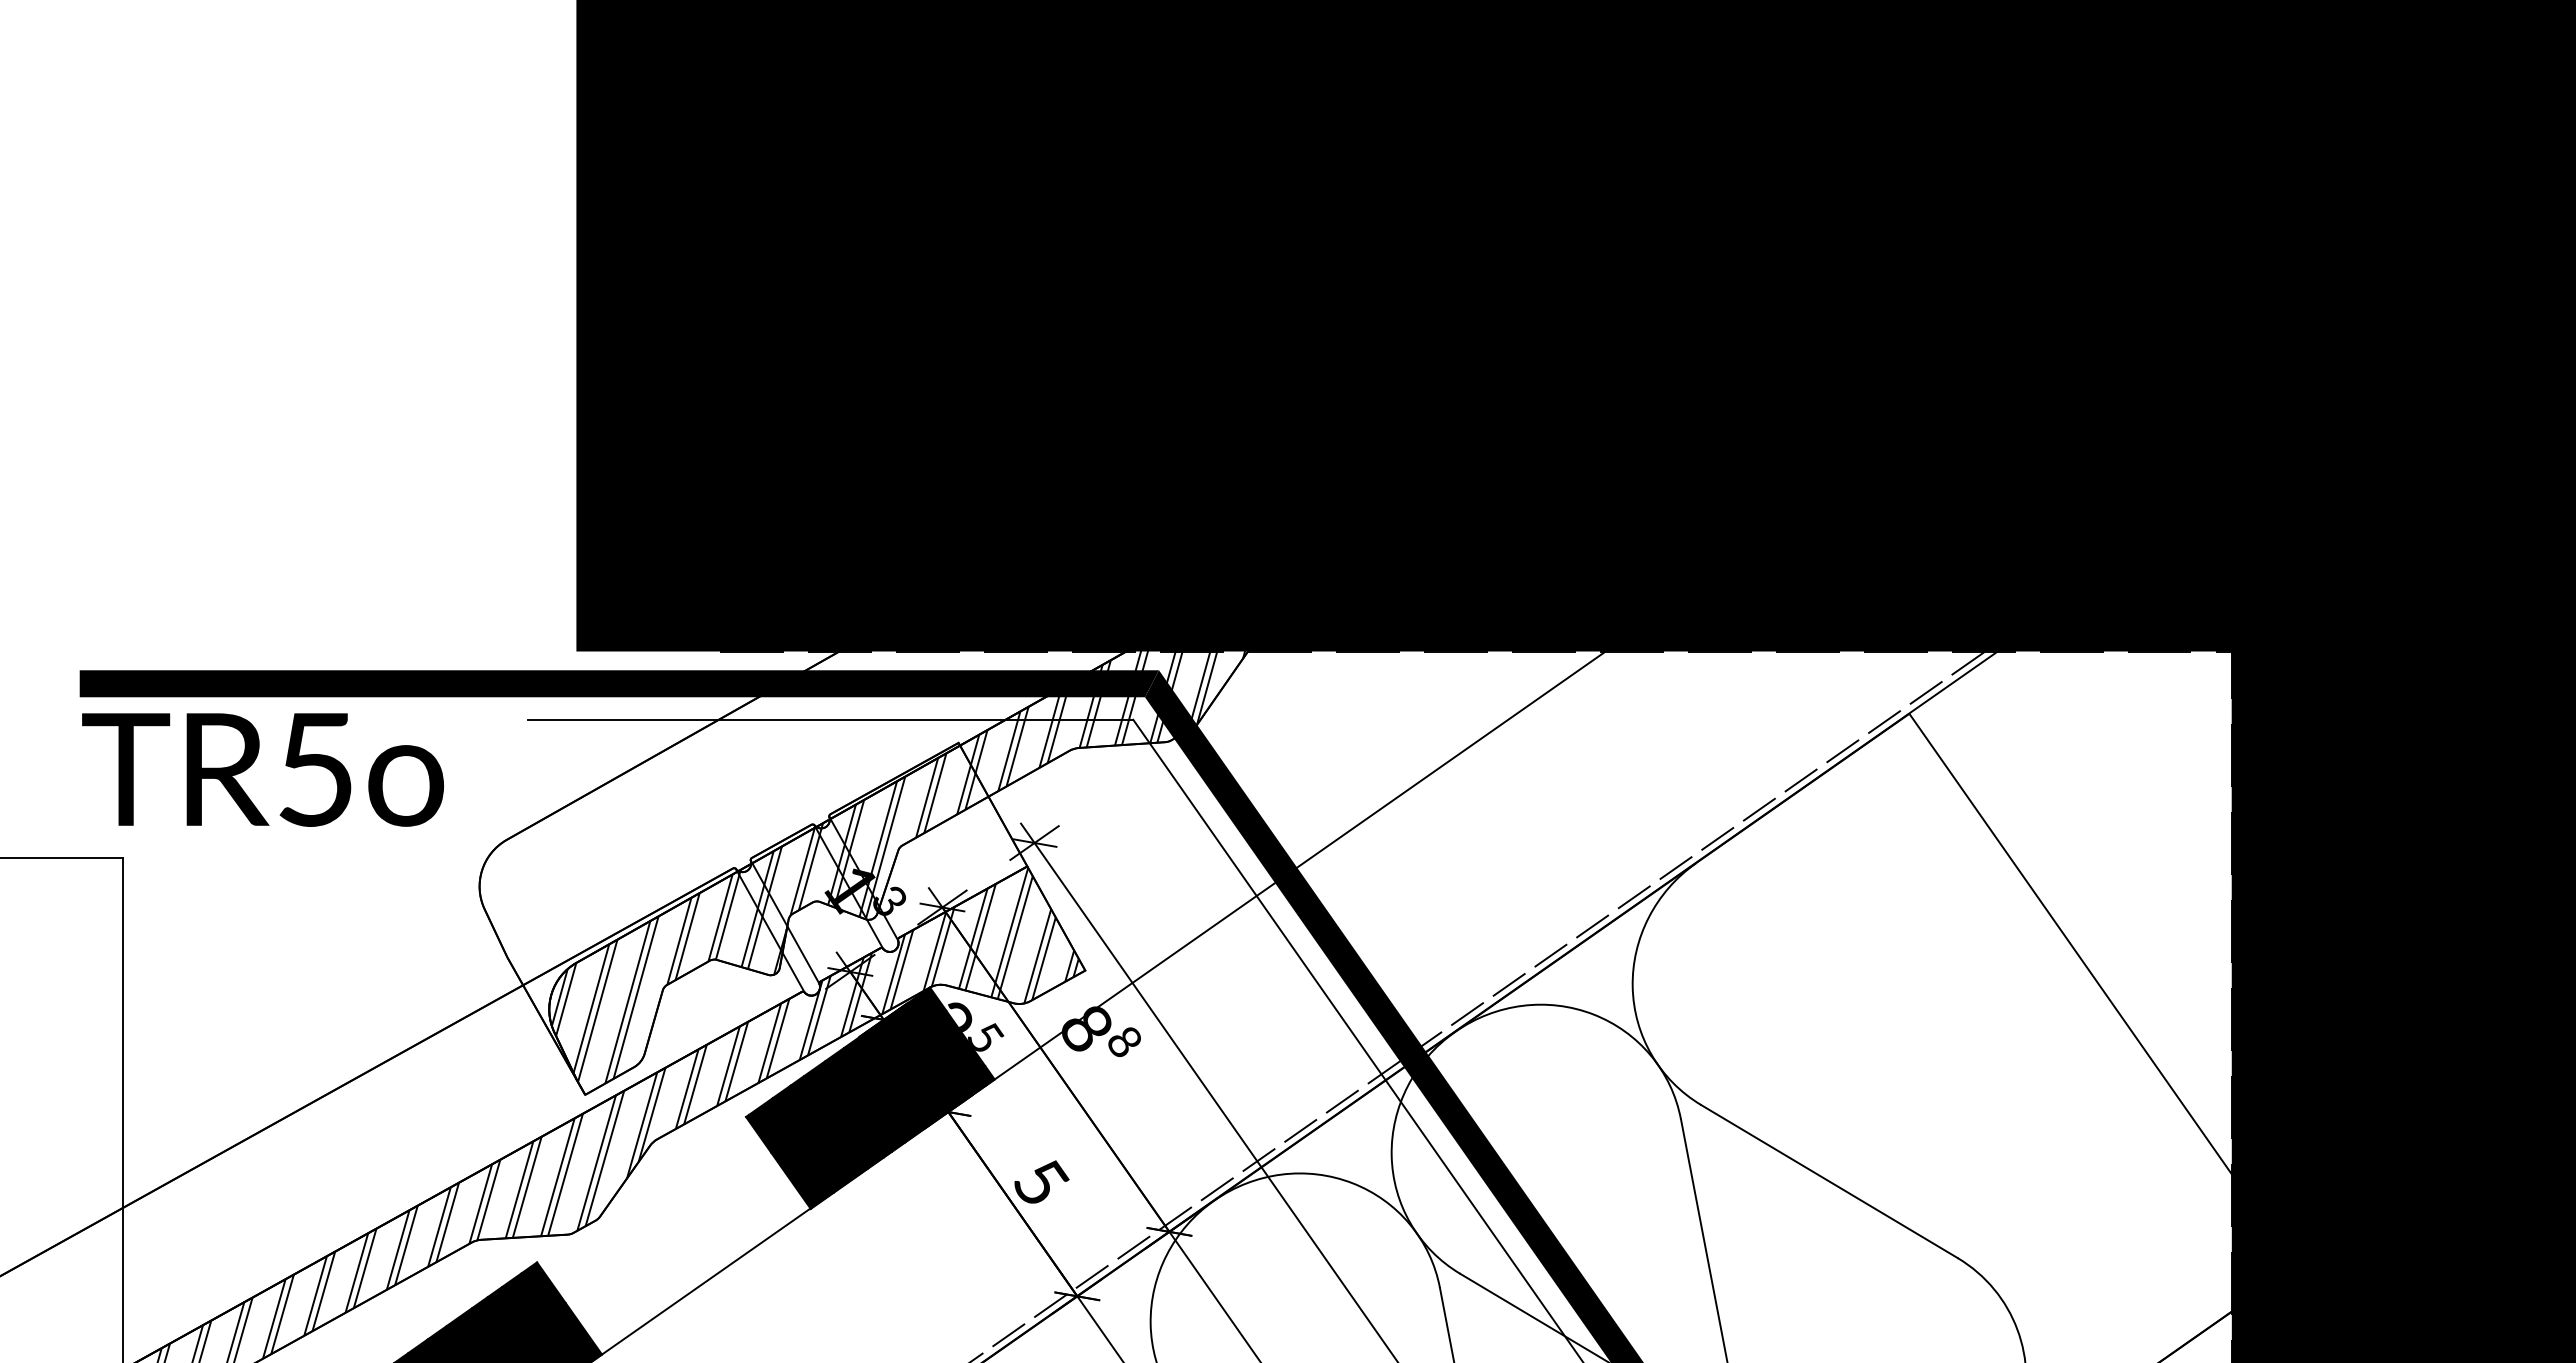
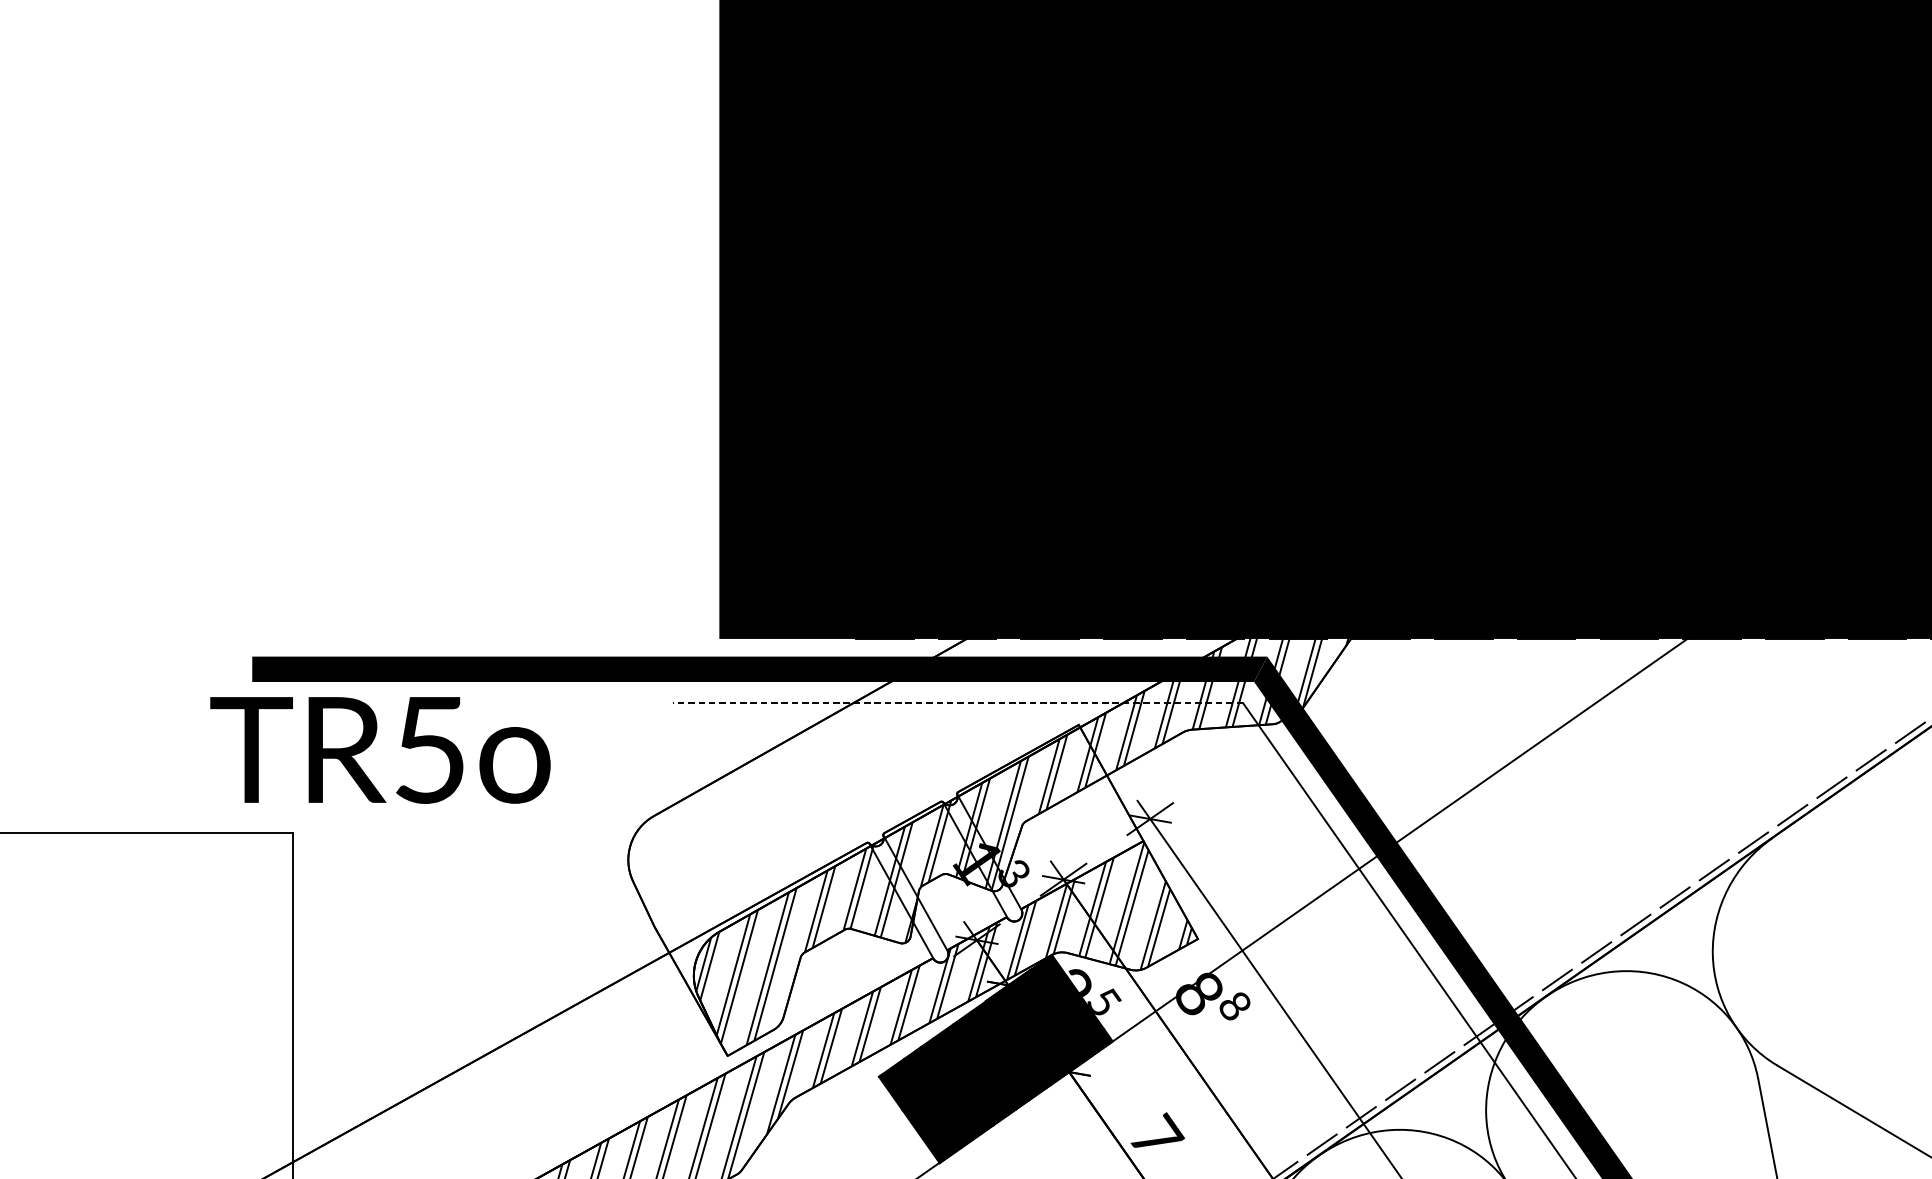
line: (830, 719) -> (958, 702), solid -> dashed
text: (262, 769) -> (379, 749), moved
text: (1042, 1178) -> (1157, 1134), 5 -> 7

